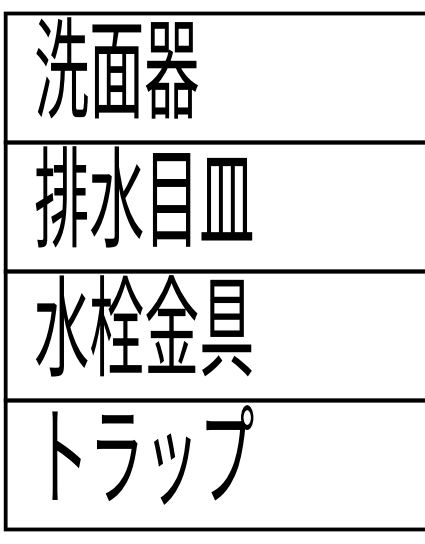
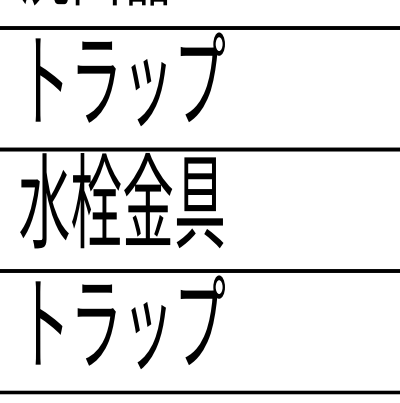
text: (144, 196) -> (122, 78), 排水目皿 -> トラップ

